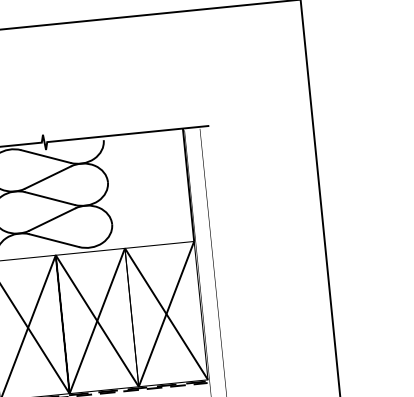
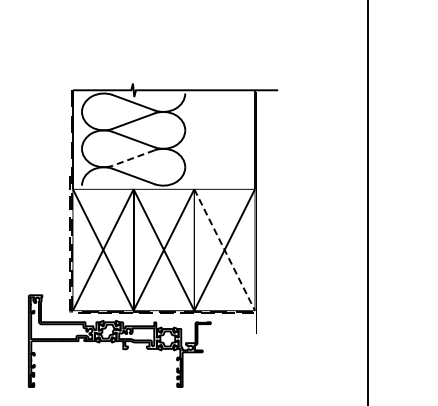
line: (52, 220) -> (133, 158), solid -> dashed
line: (166, 314) -> (224, 250), solid -> dashed

